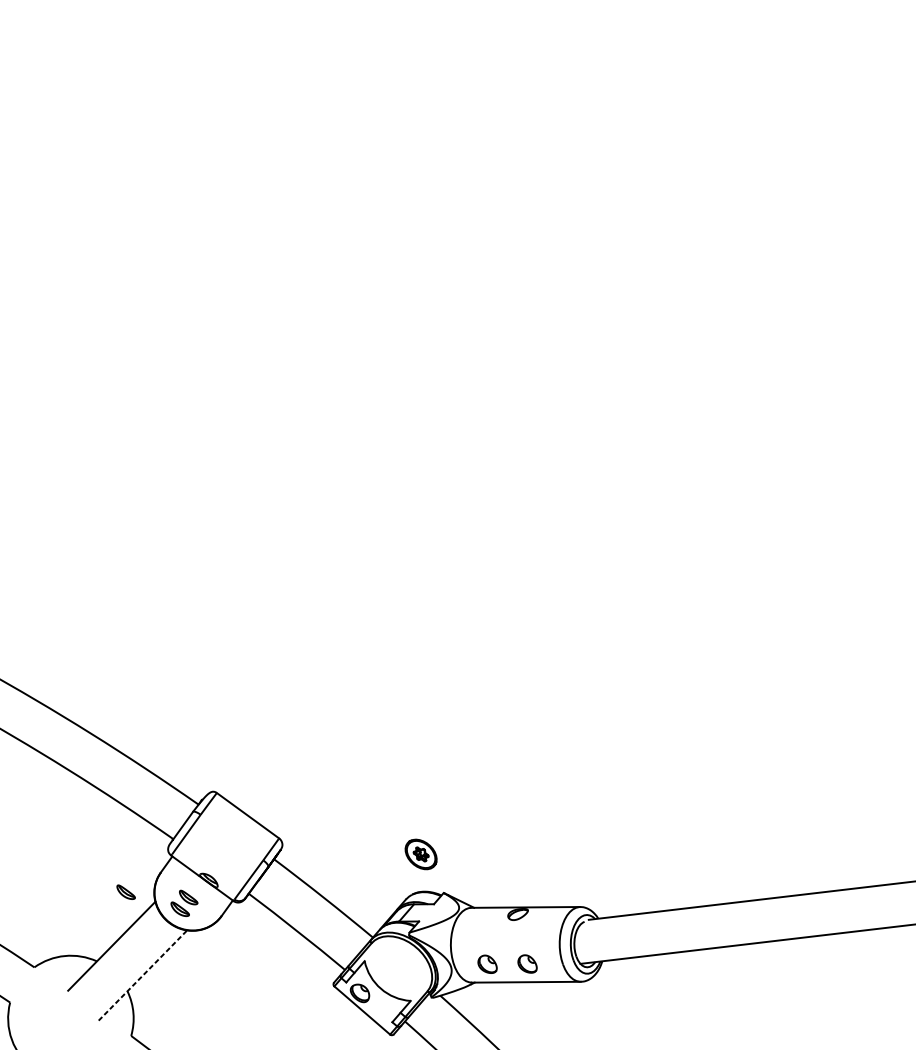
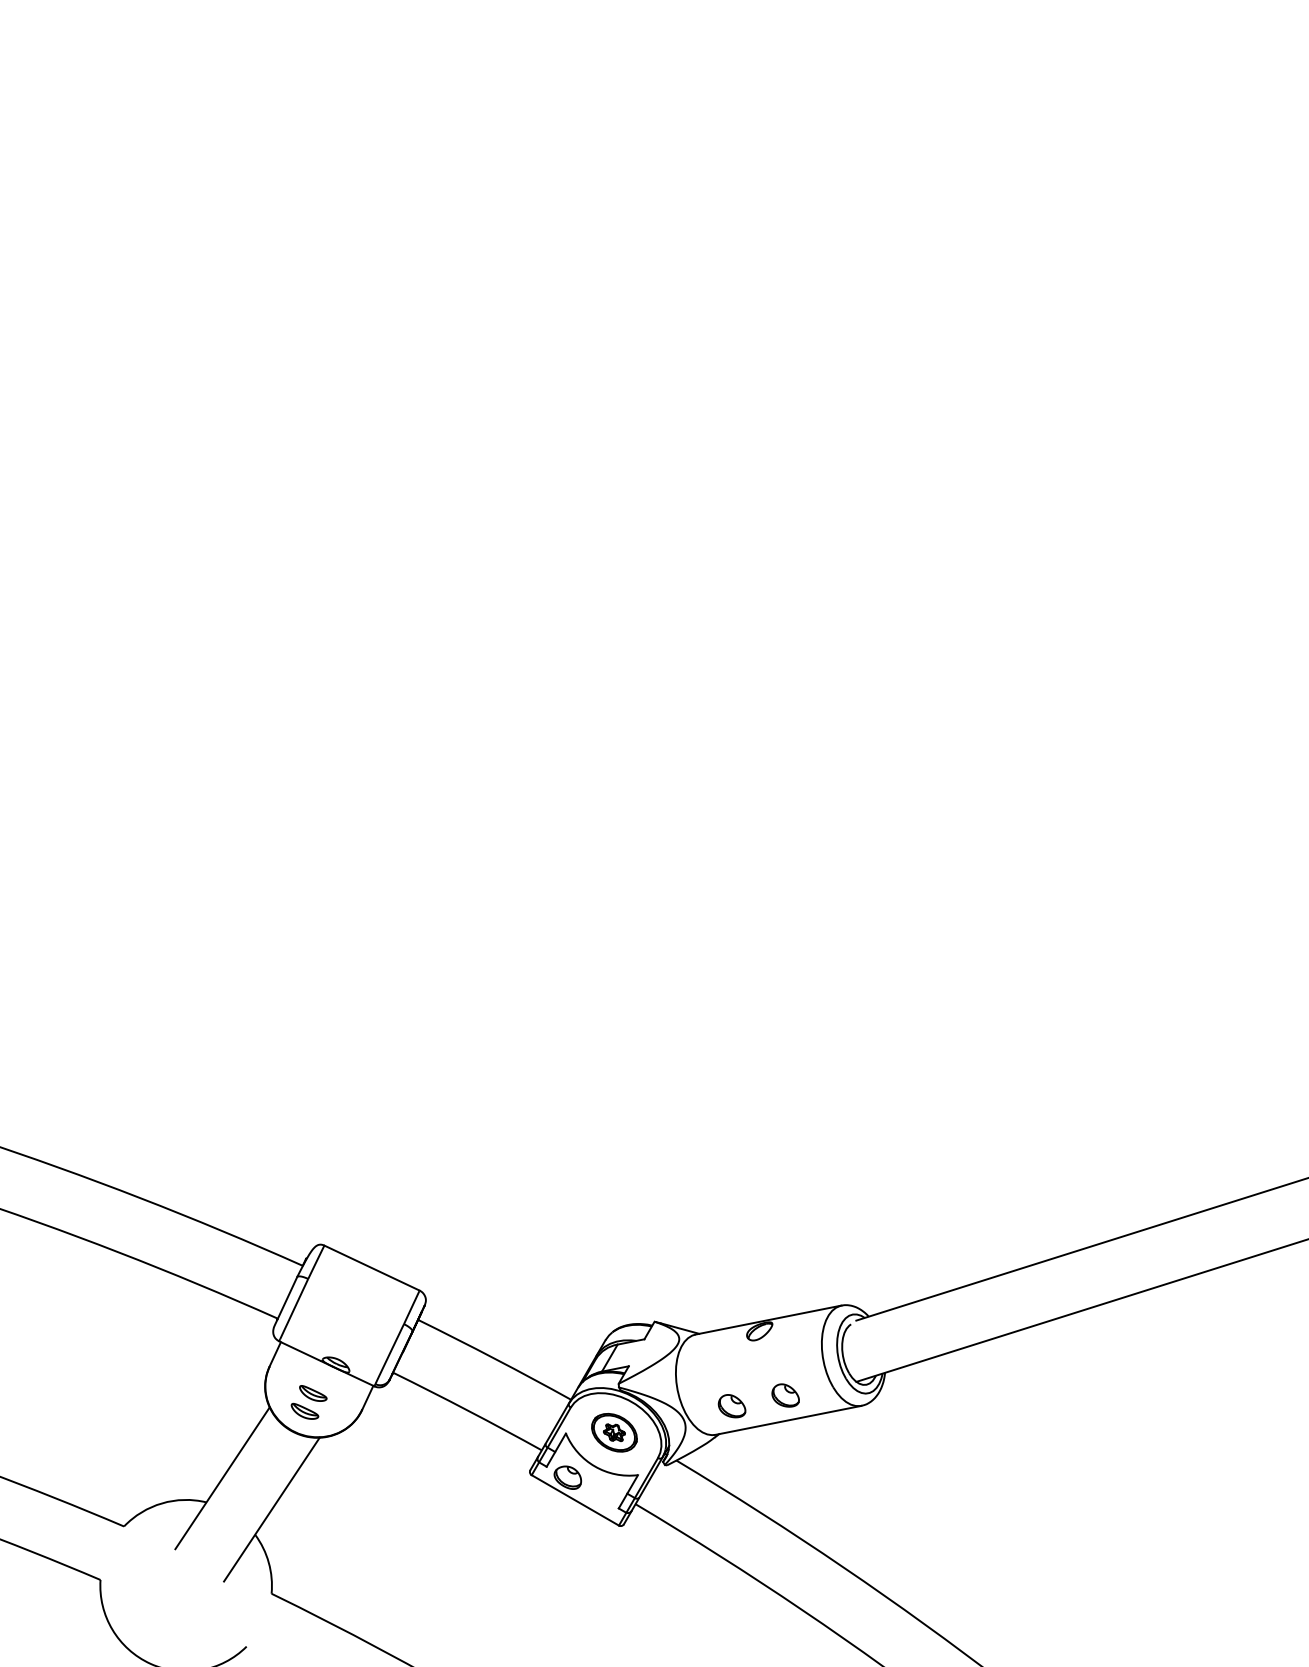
part: (421, 854) -> (614, 1432), moved
part: (125, 891) -> (227, 1401), removed
line: (143, 975) -> (272, 1509), dashed -> solid

